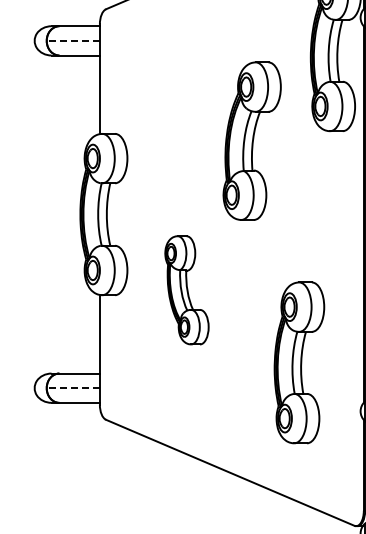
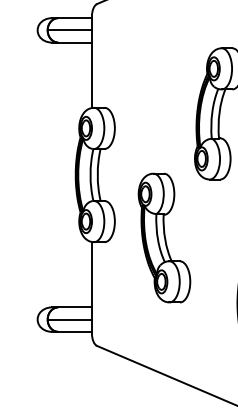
line: (73, 40) -> (69, 30), dashed -> solid
part: (186, 290) -> (164, 238), size x1.43
line: (73, 388) -> (69, 319), dashed -> solid

